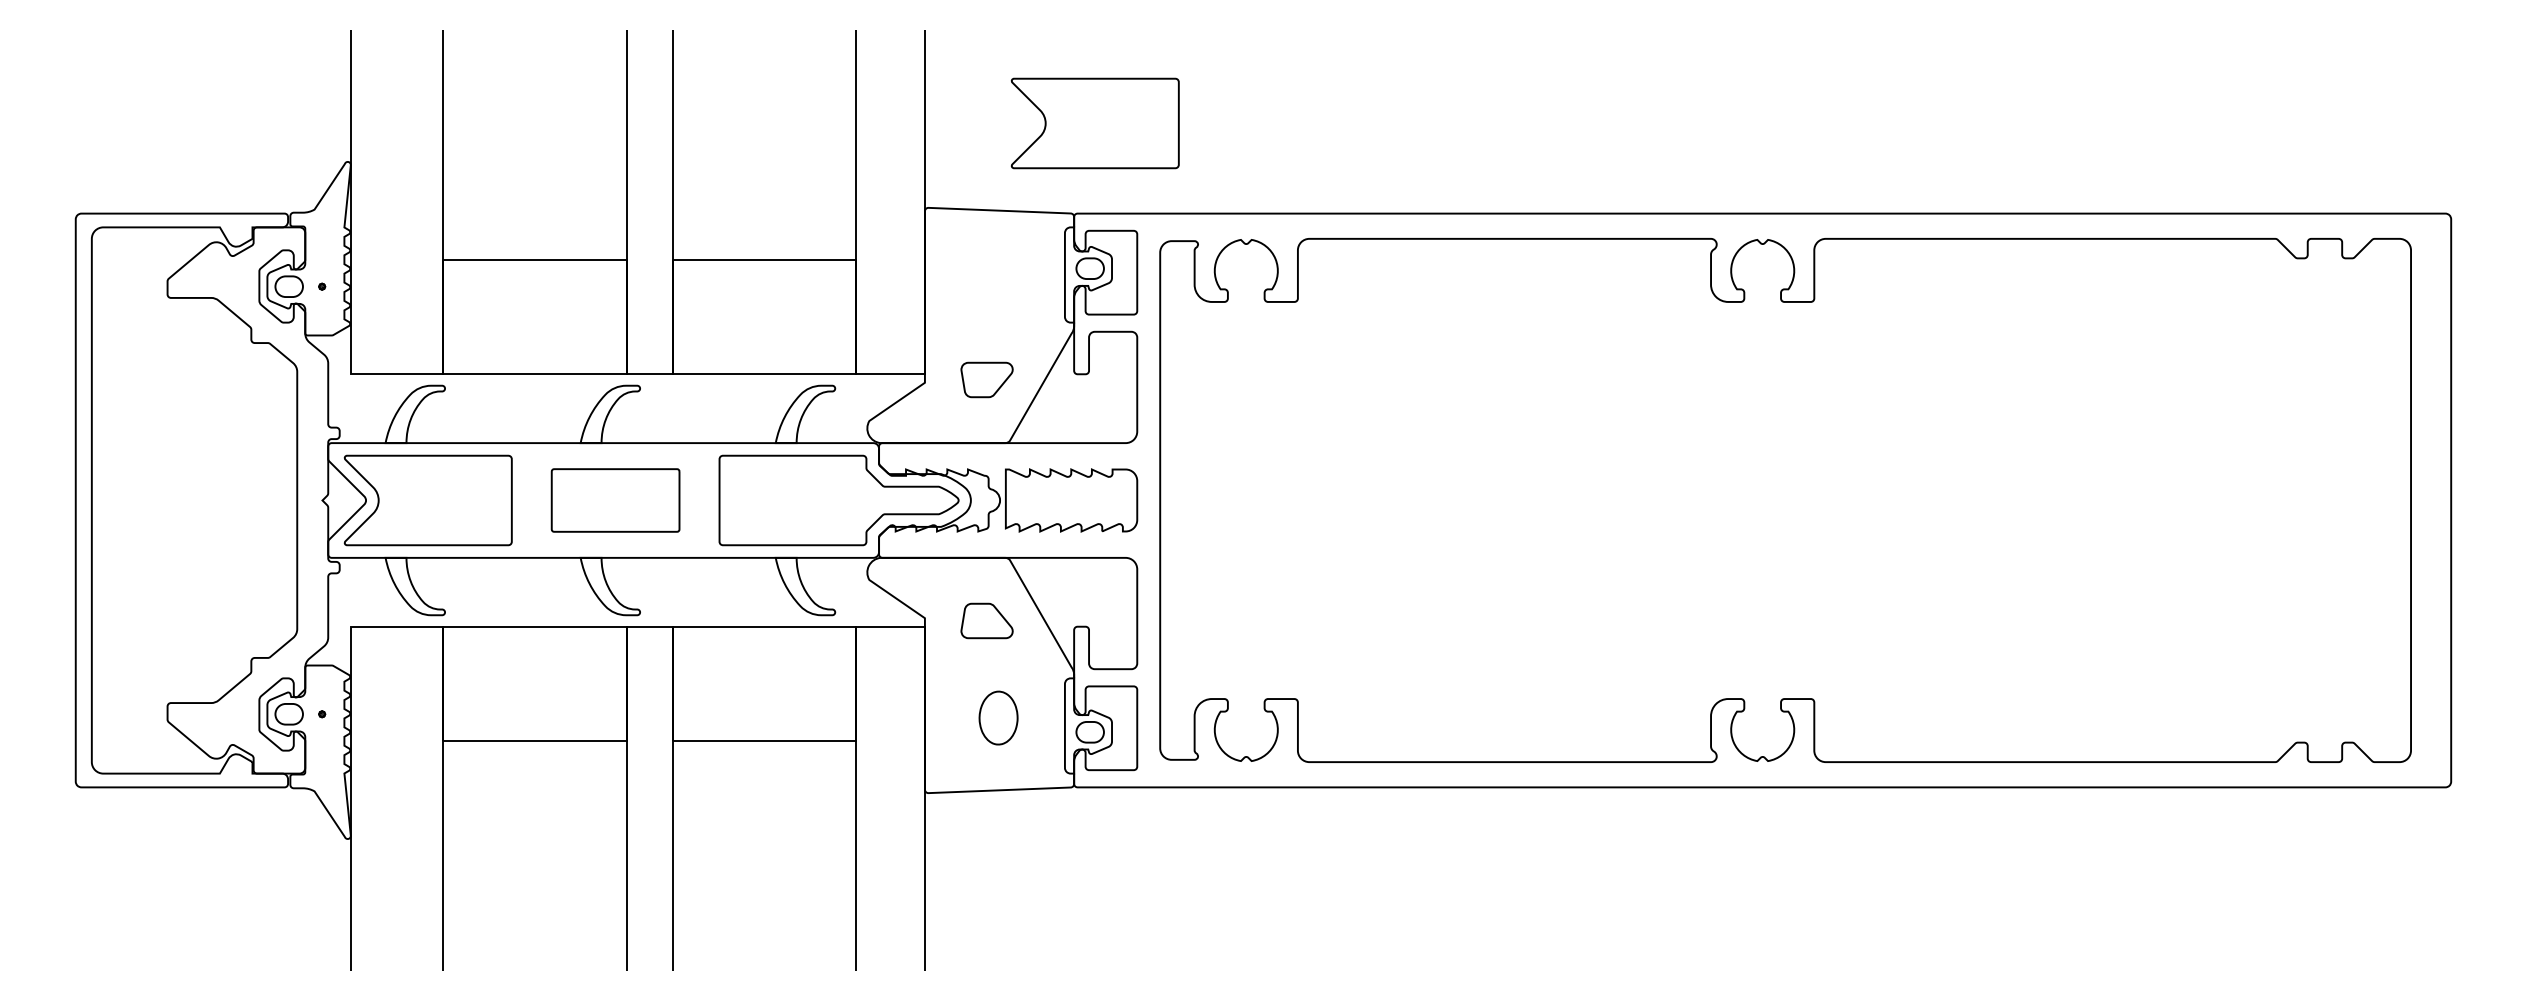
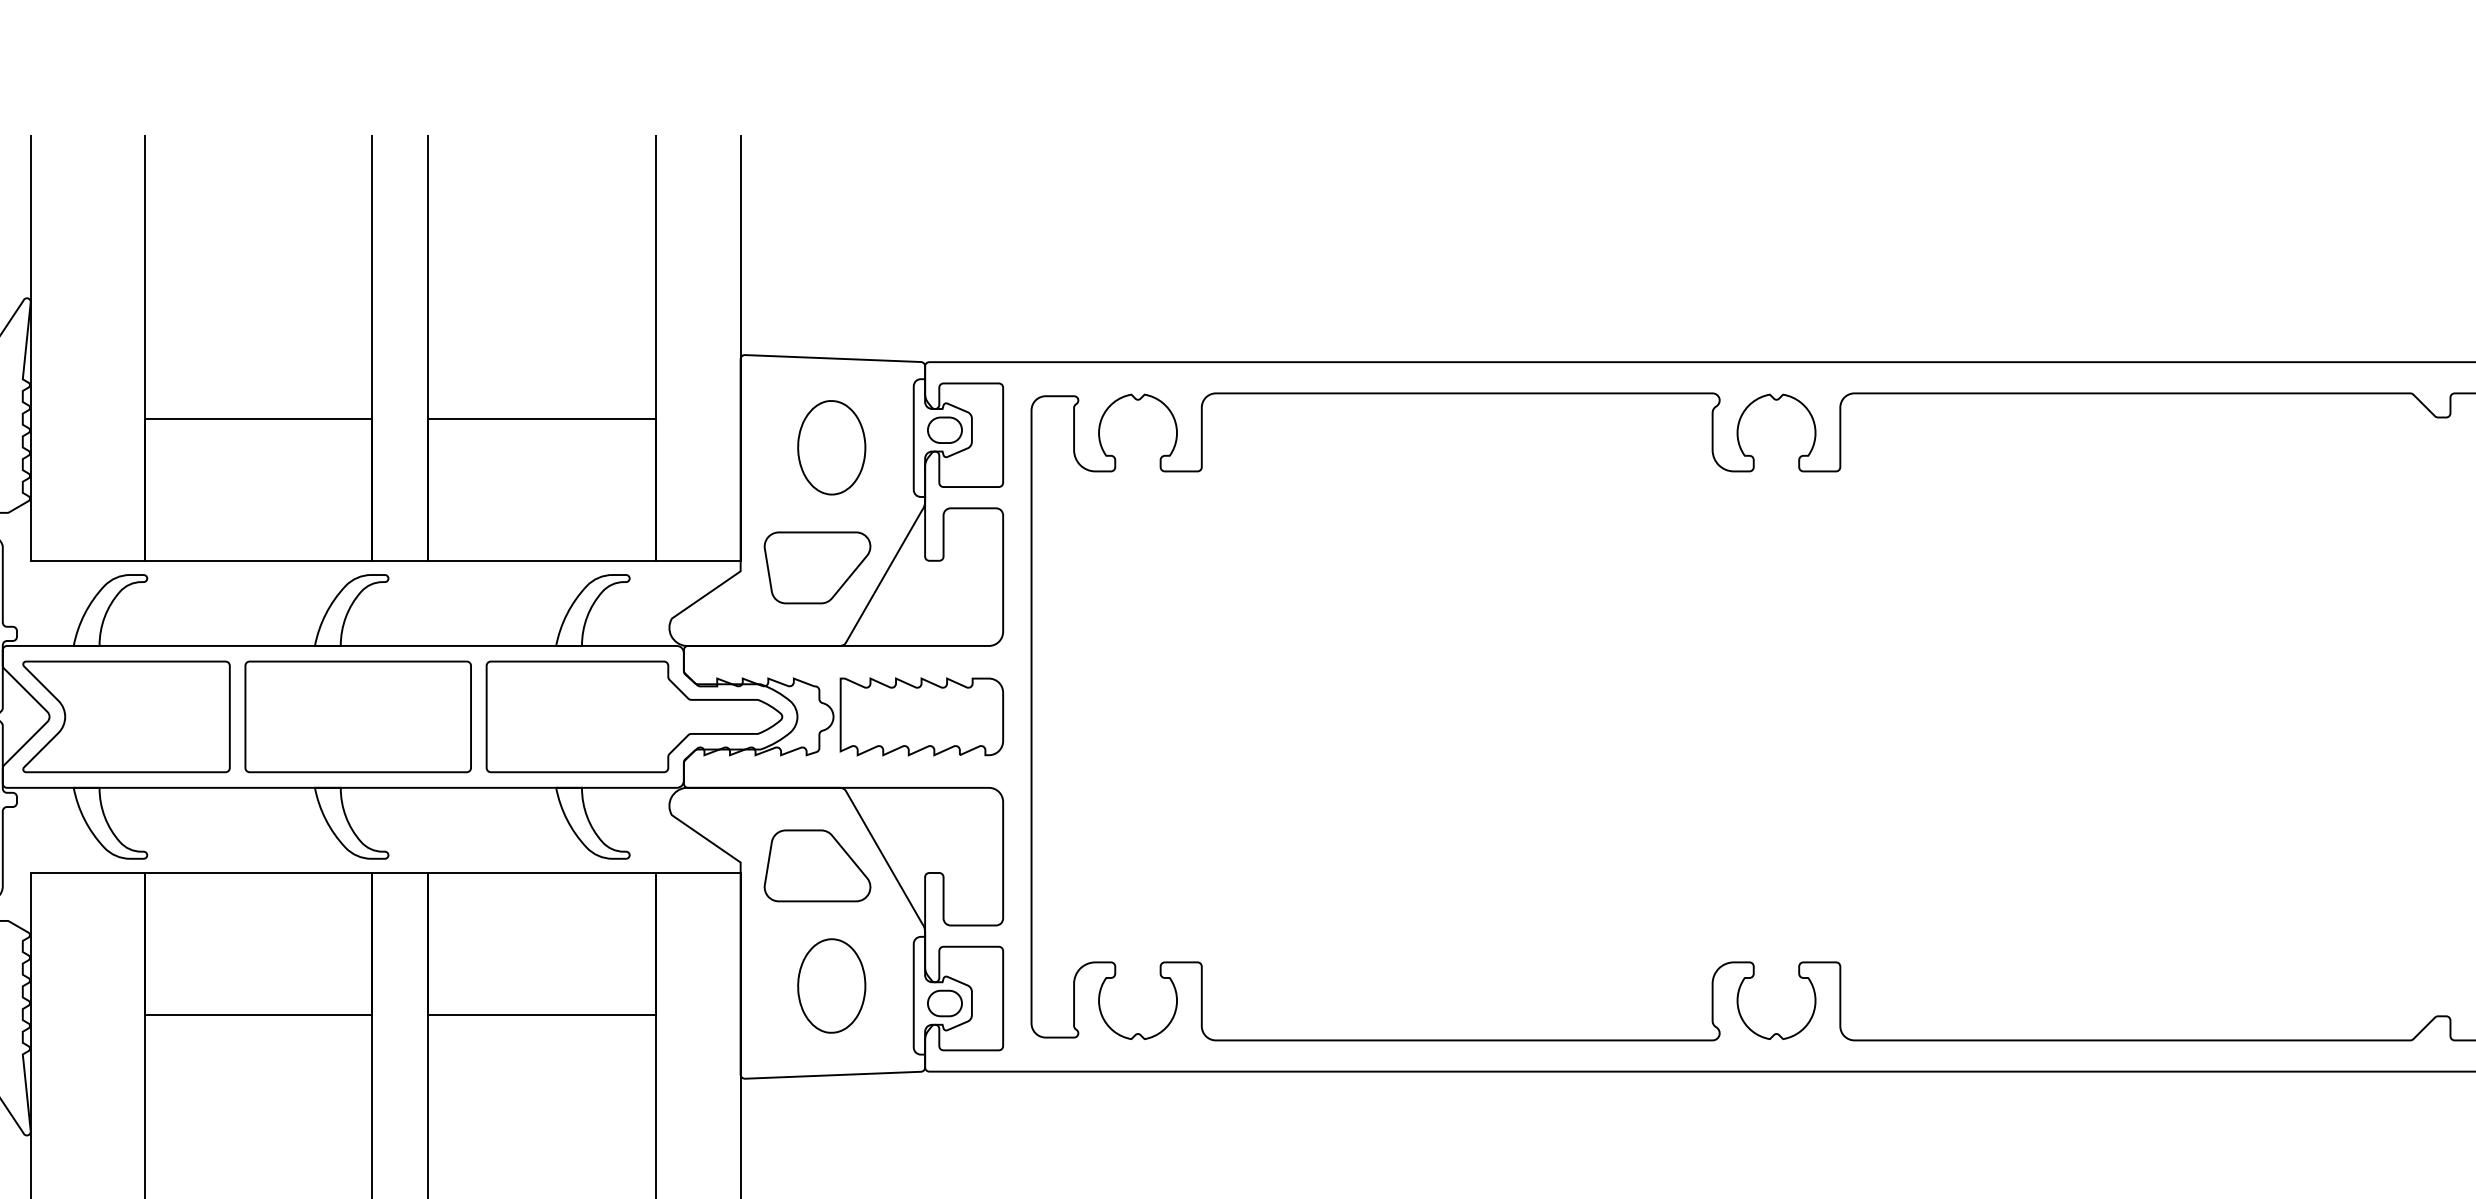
part: (1094, 123) -> (950, 250), removed
part: (998, 282) -> (831, 447), added
part: (986, 379) -> (816, 567), size x1.67
part: (615, 500) -> (358, 716), size x1.43
part: (986, 620) -> (816, 865), size x1.67
part: (998, 717) -> (831, 985), size x1.43

